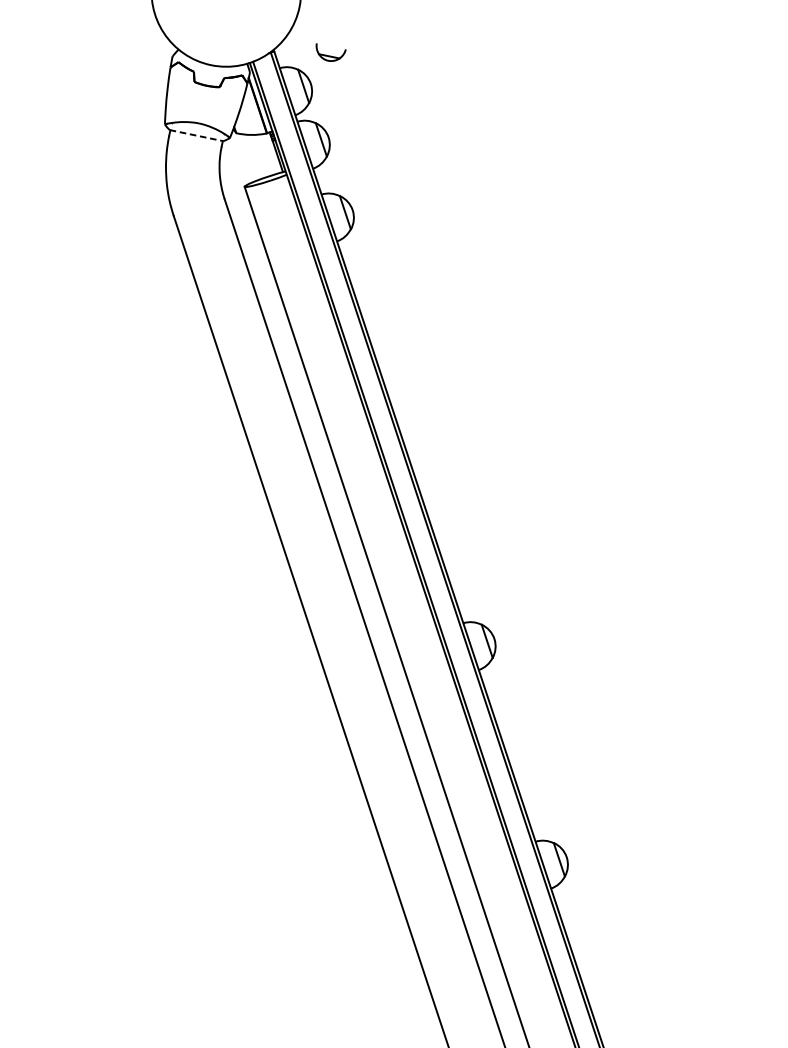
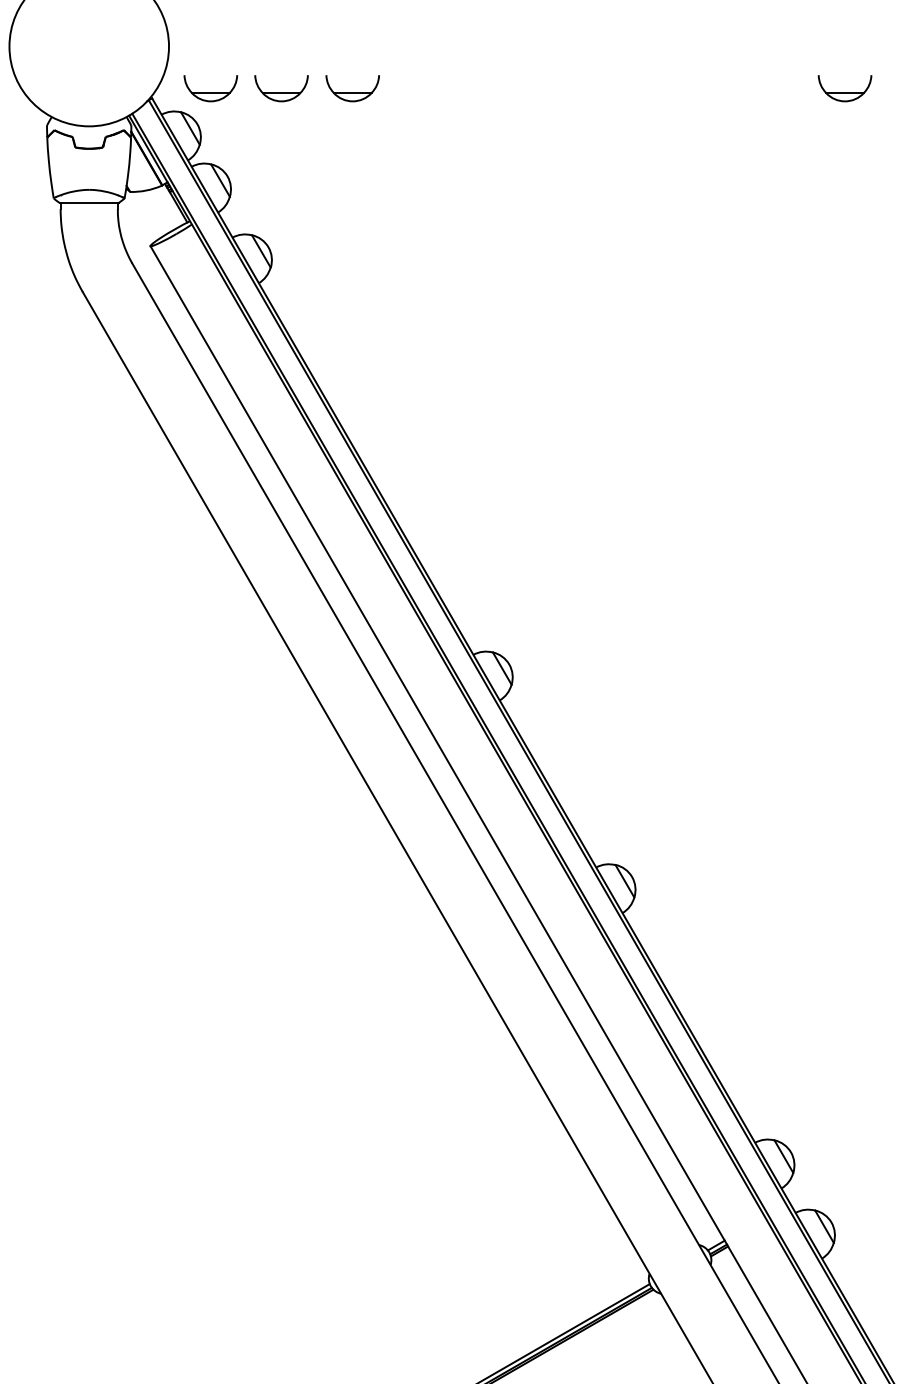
part: (329, 53) -> (210, 88), size x1.67
part: (394, 66) -> (281, 88), added
part: (459, 80) -> (352, 88), added
line: (196, 136) -> (89, 203), dashed -> solid

